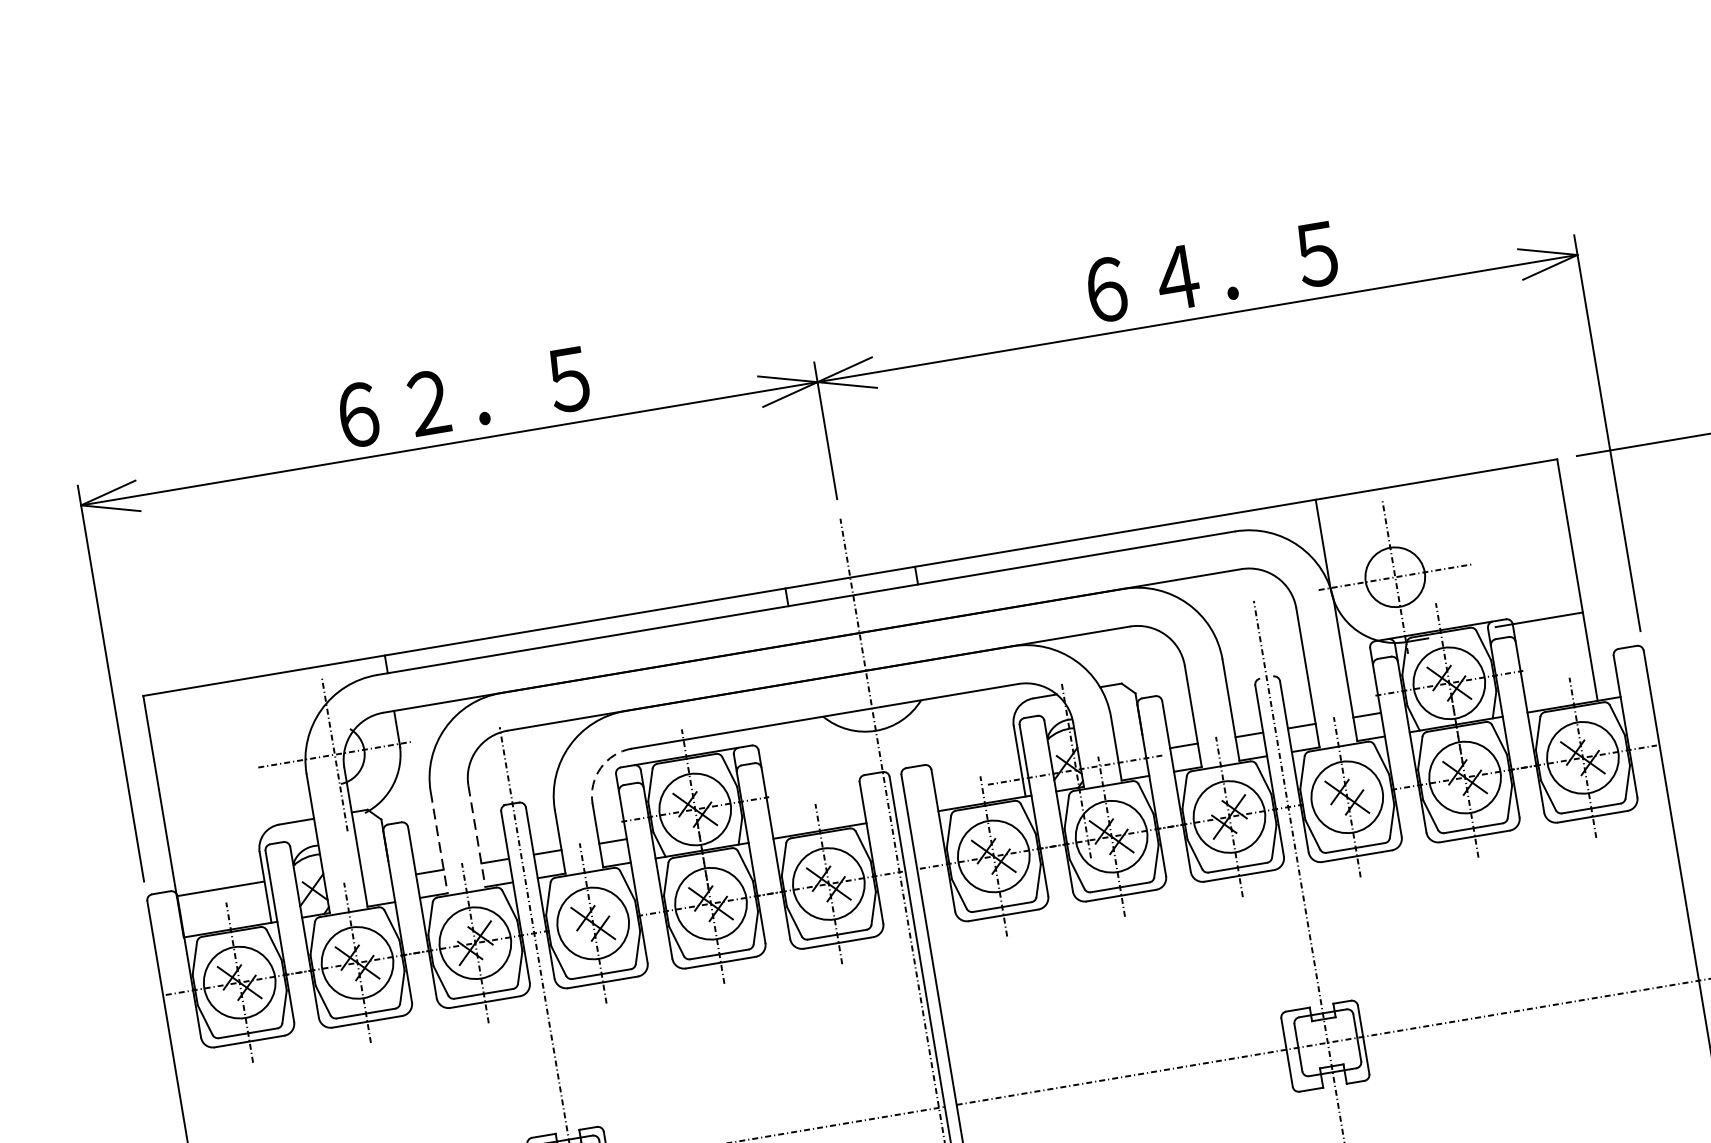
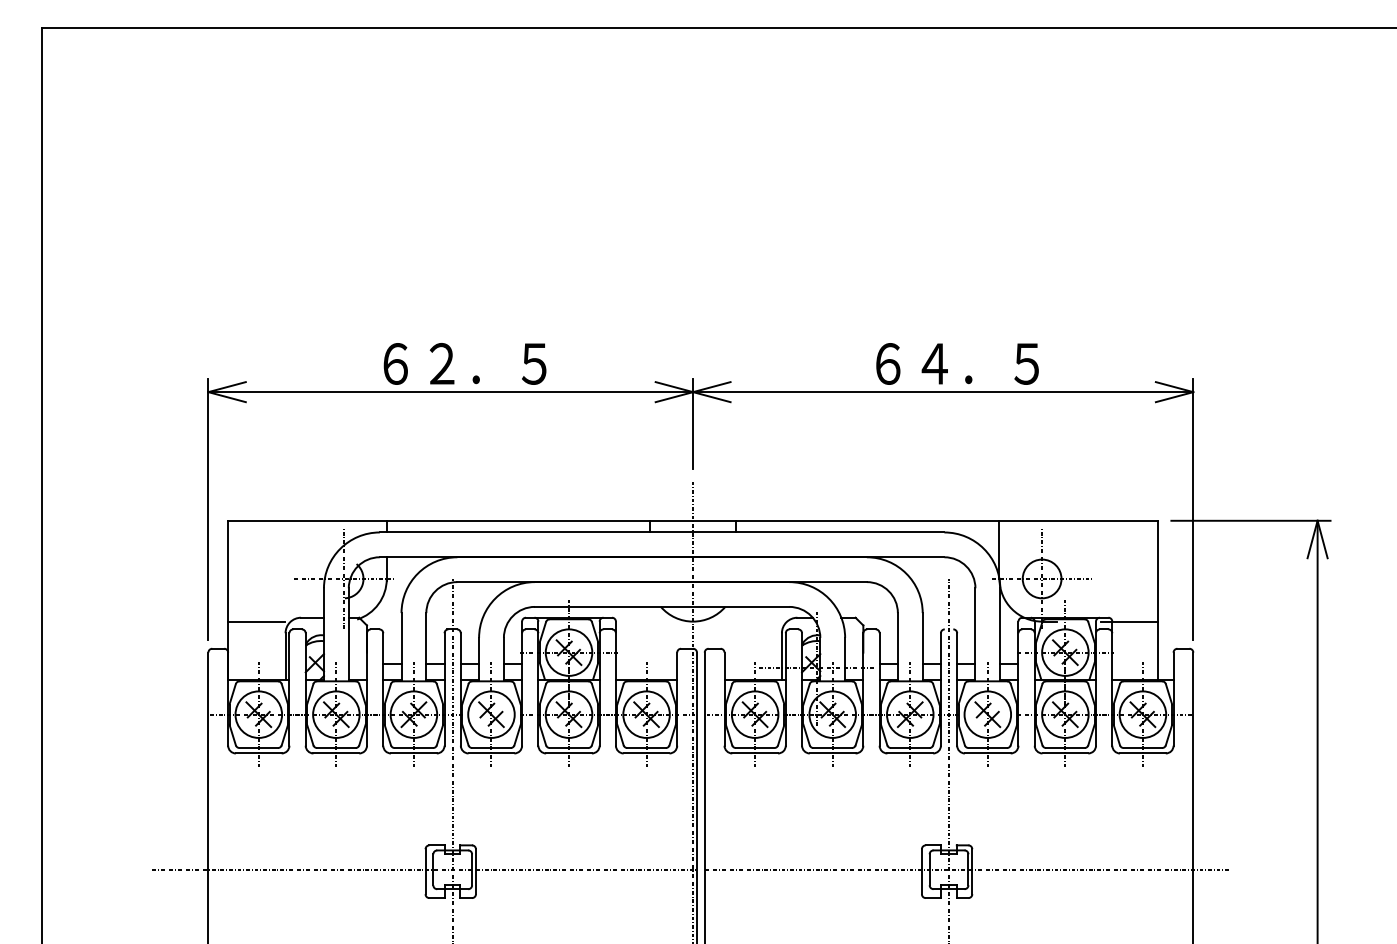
arc: (600, 768) -> (512, 616), dashed -> solid
line: (477, 836) -> (426, 646), dashed -> solid
line: (439, 842) -> (401, 646), dashed -> solid
line: (220, 888) -> (256, 621), moved

